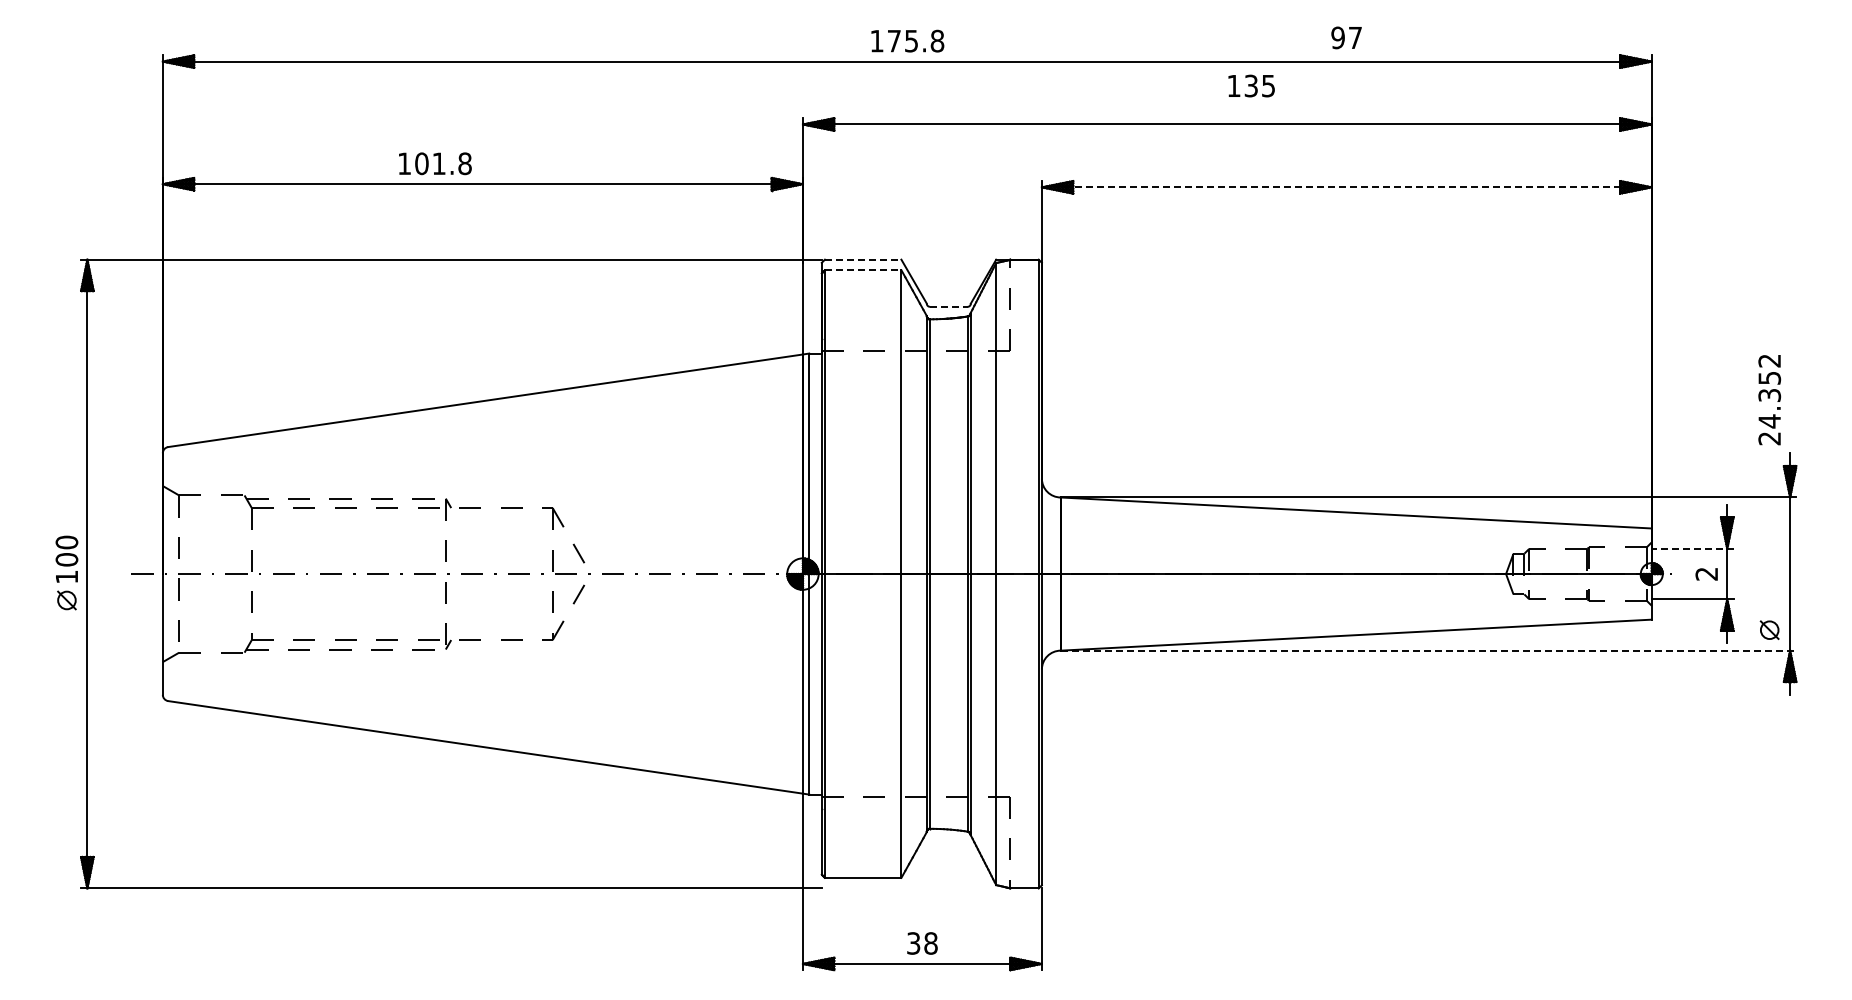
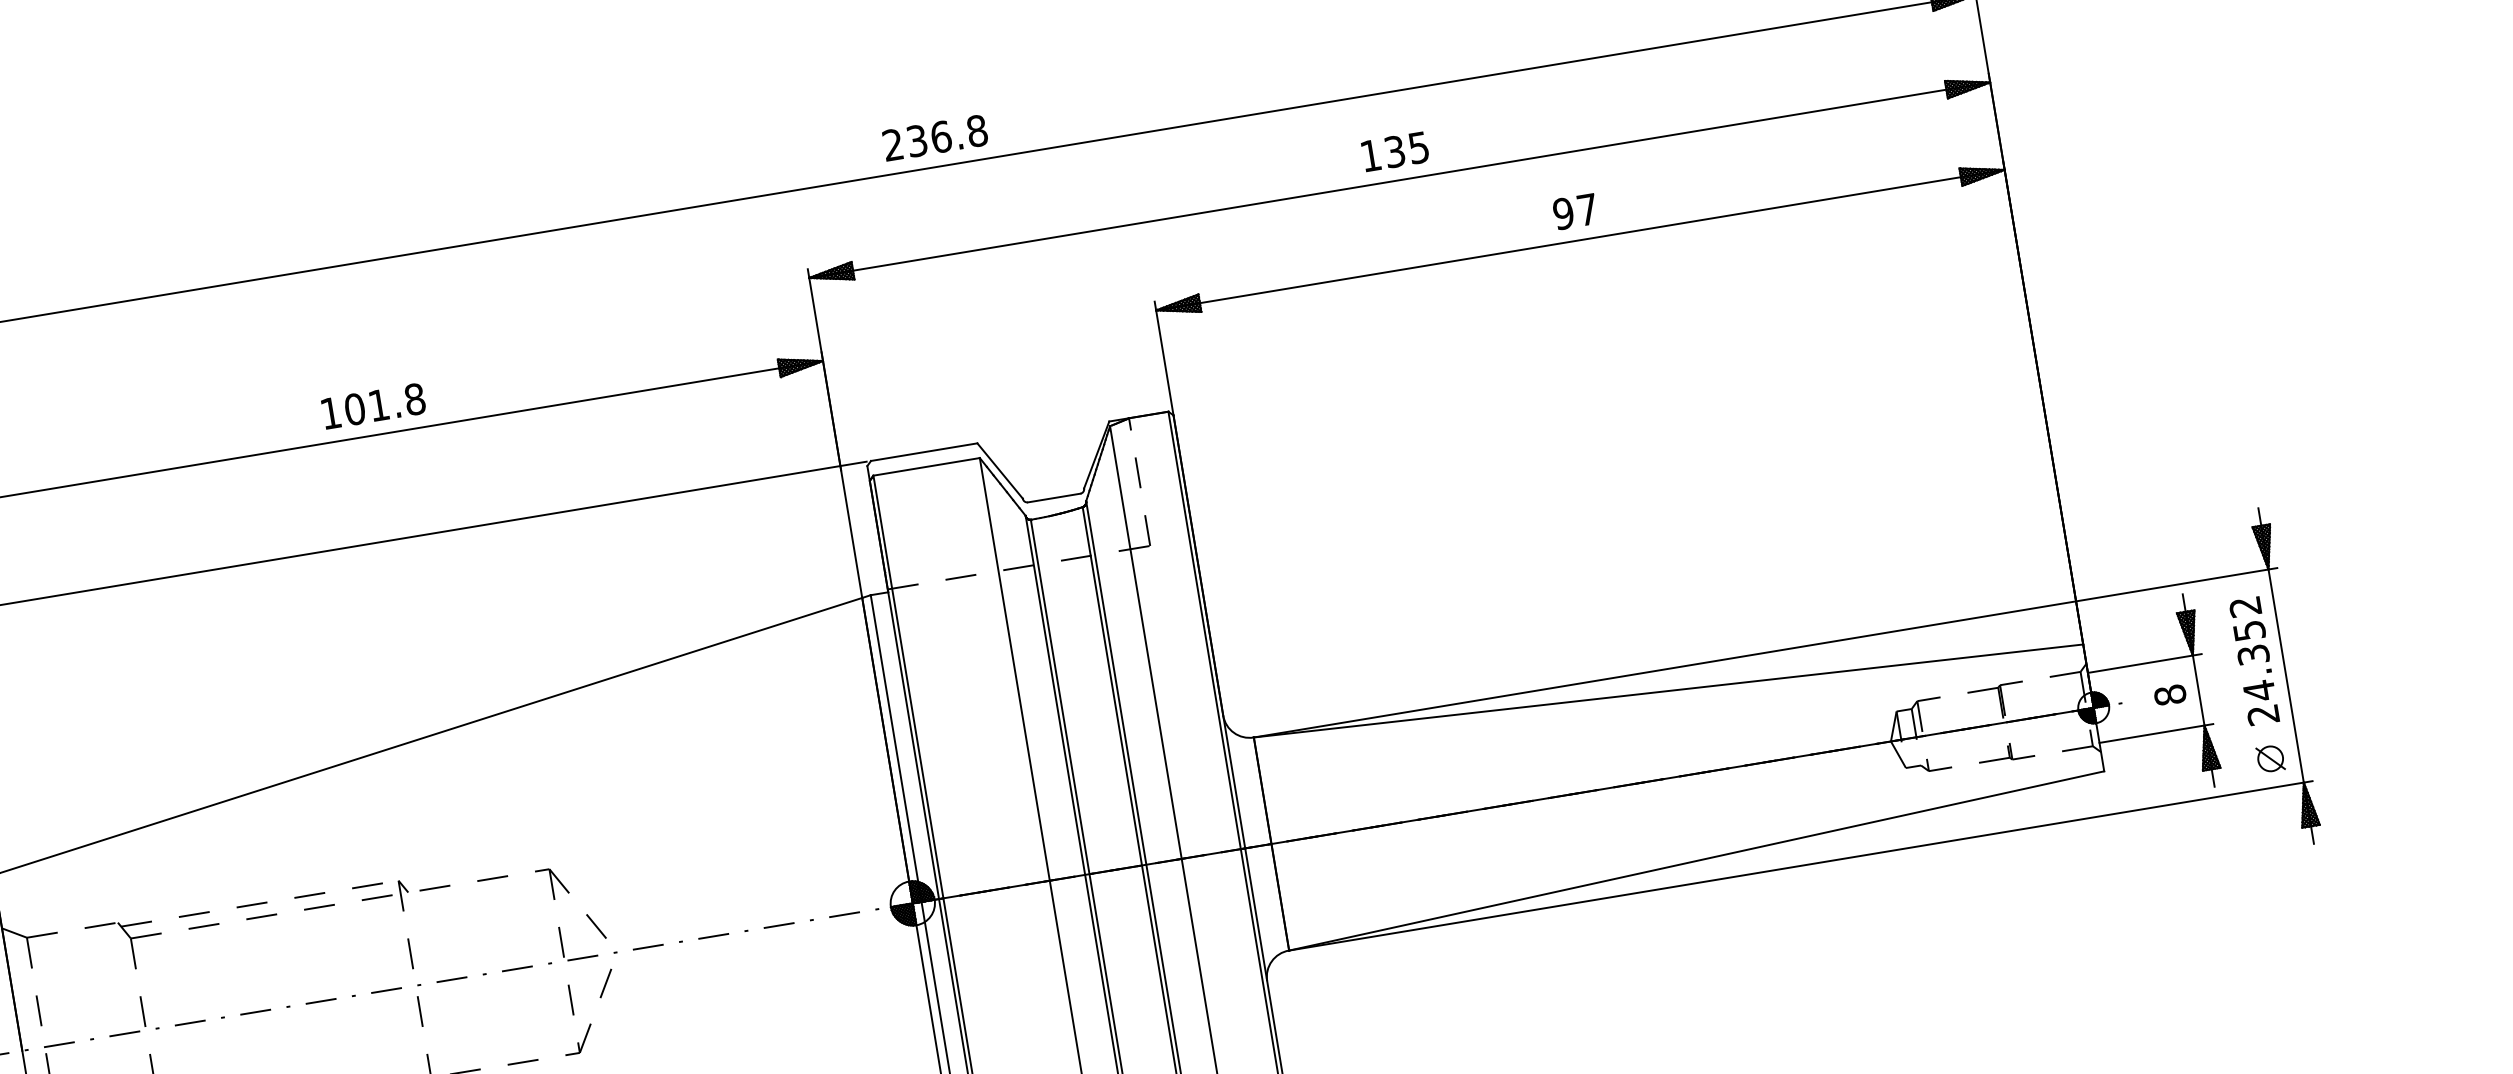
text: (1346, 37) -> (1575, 211), moved
text: (894, 40) -> (917, 140), 175.8 -> 236.8
text: (1251, 85) -> (1395, 150), moved
text: (435, 163) -> (373, 405), moved
line: (1346, 187) -> (1579, 240), dashed -> solid
line: (863, 259) -> (924, 451), dashed -> solid
line: (863, 270) -> (927, 467), dashed -> solid
line: (948, 306) -> (1053, 497), dashed -> solid
text: (1769, 400) -> (2254, 661), moved
line: (1692, 548) -> (2144, 662), dashed -> solid
text: (1706, 573) -> (2169, 694), 2 -> 8
line: (1428, 650) -> (1800, 865), dashed -> solid

